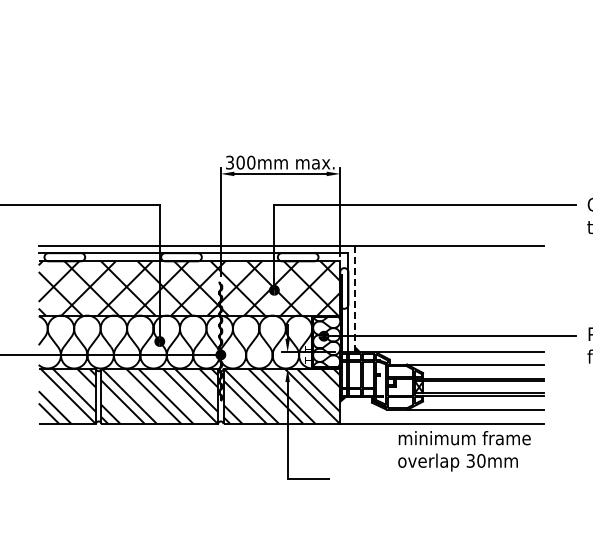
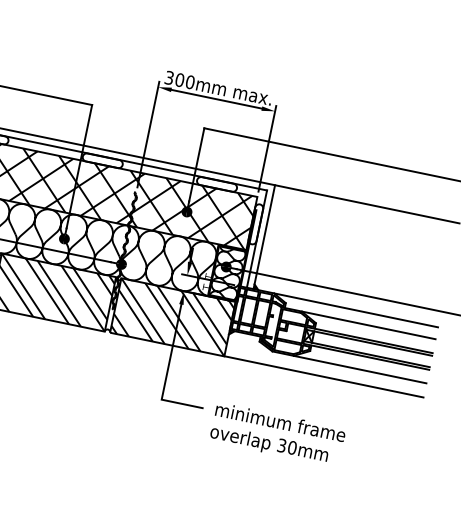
line: (355, 298) -> (264, 236), dashed -> solid
text: (464, 451) -> (277, 435), moved

